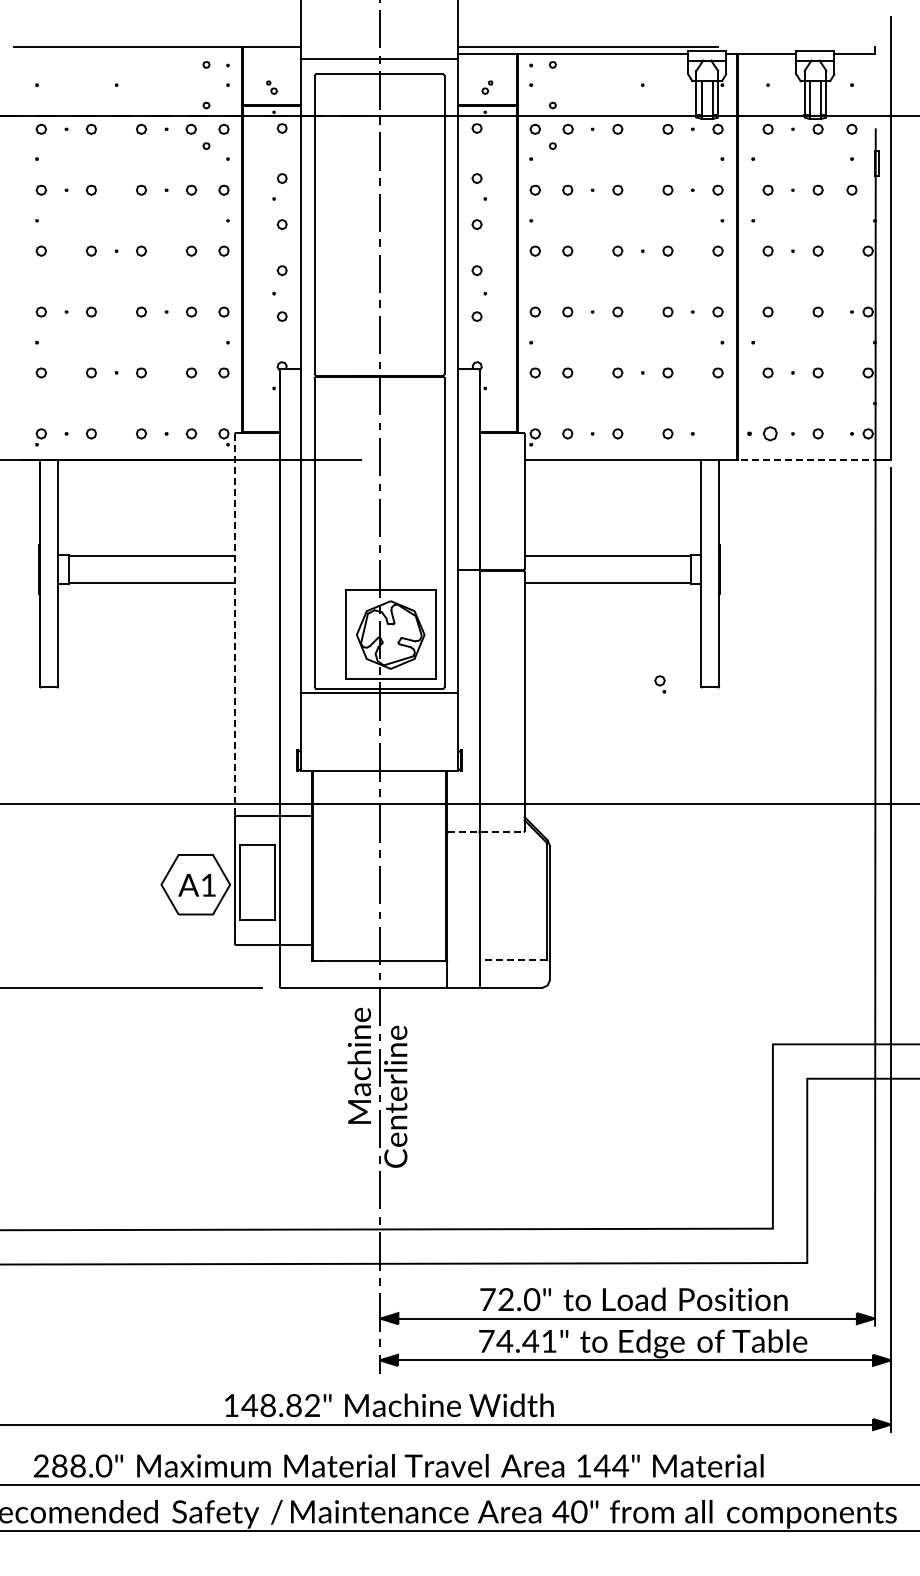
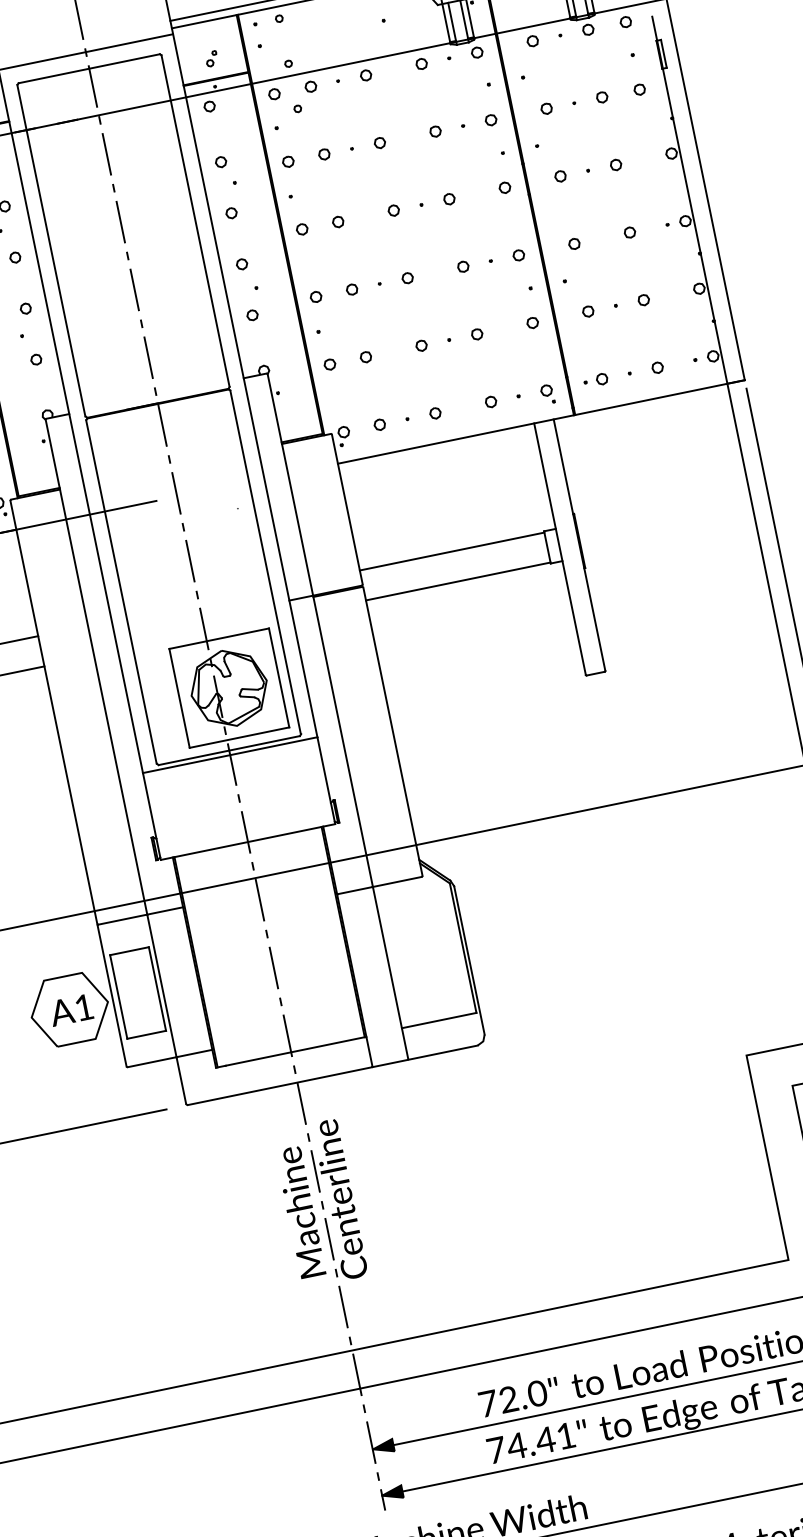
part: (762, 433) -> (595, 380), size x0.71
line: (814, 460) -> (659, 398), dashed -> solid
line: (234, 624) -> (53, 712), dashed -> solid
part: (660, 684) -> (547, 394), moved
line: (486, 832) -> (380, 885), dashed -> solid
line: (513, 959) -> (439, 1020), dashed -> solid
text: (359, 1065) -> (300, 1211), moved

